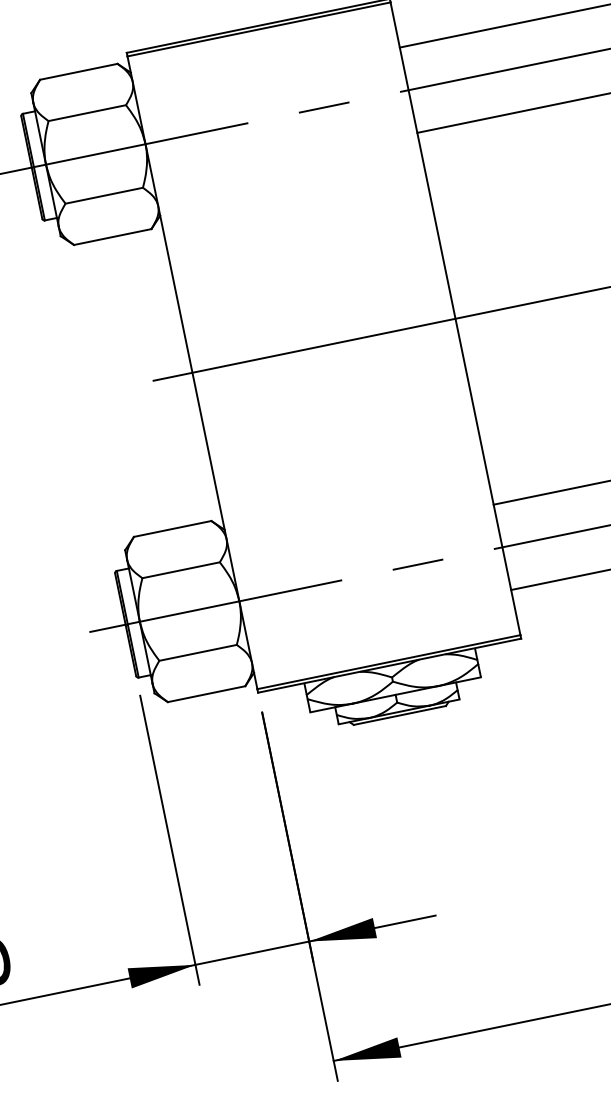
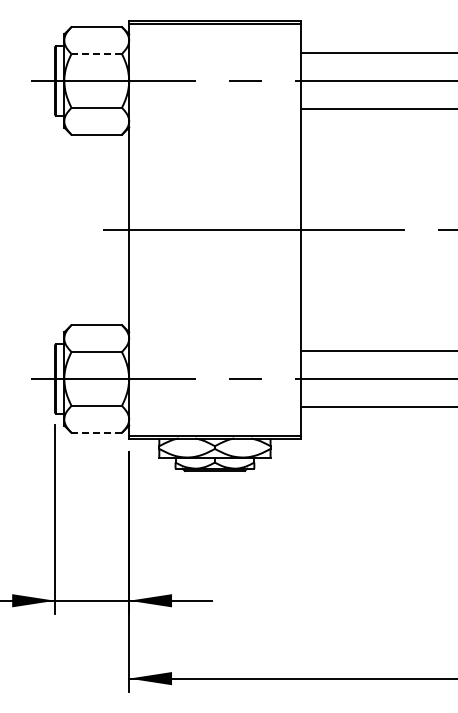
line: (87, 113) -> (96, 54), solid -> dashed
line: (206, 693) -> (96, 432), solid -> dashed

